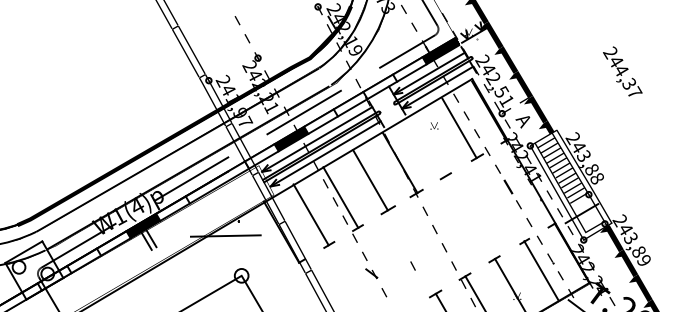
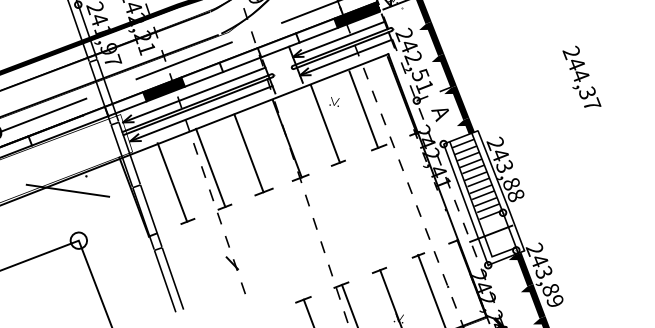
text: (622, 71) -> (581, 77), moved
line: (429, 145) -> (325, 123), added
part: (508, 186) -> (410, 187), size x0.62
part: (412, 265) -> (281, 261), removed

